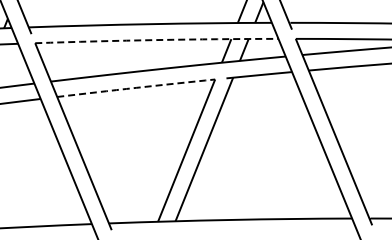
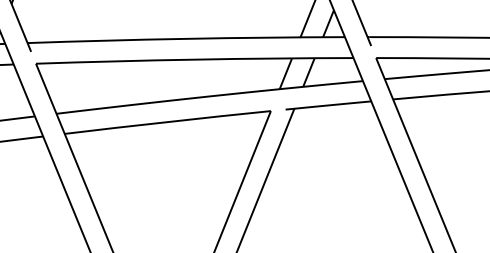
arc: (156, 40) -> (194, 60), dashed -> solid
arc: (136, 87) -> (168, 121), dashed -> solid

